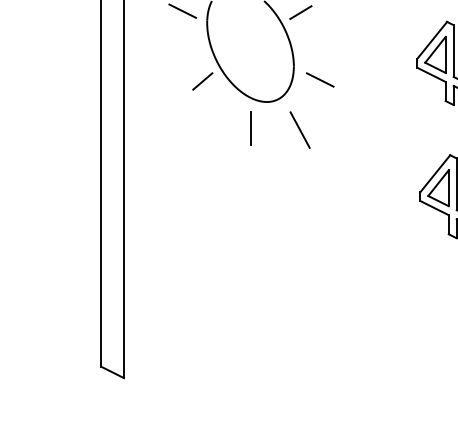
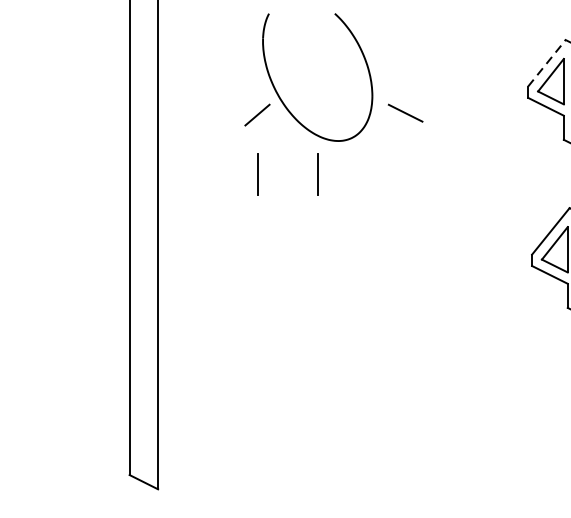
line: (182, 10) -> (231, 25), removed
line: (300, 12) -> (380, 28), removed
line: (432, 40) -> (547, 63), solid -> dashed
line: (202, 128) -> (257, 174), added
line: (299, 129) -> (379, 175), removed

